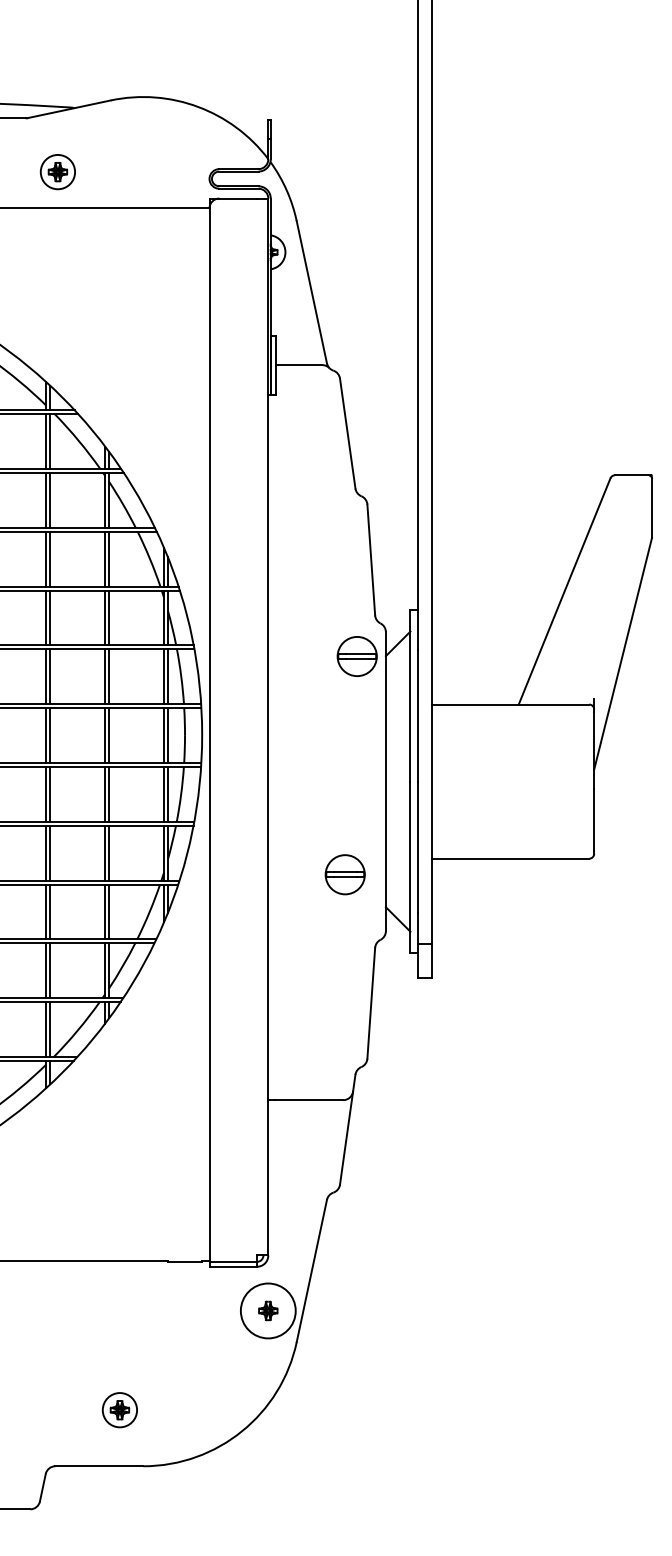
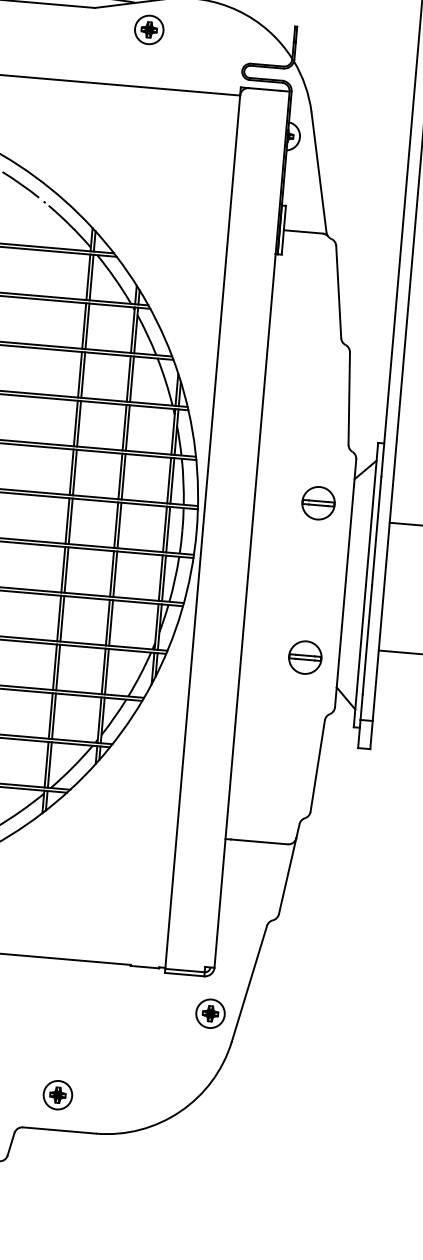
part: (57, 172) -> (148, 30), moved
part: (356, 656) -> (317, 503), moved
circle: (268, 1310) -> (210, 1013), size x0.62
part: (119, 1410) -> (57, 1095), moved

